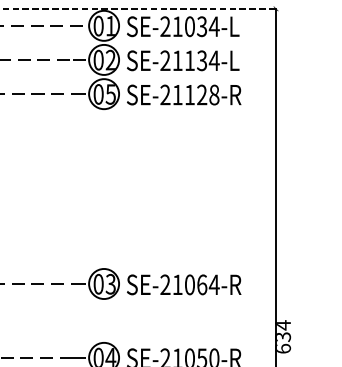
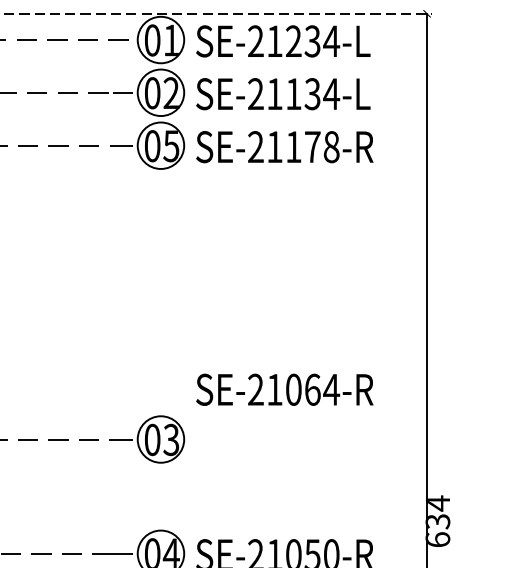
text: (189, 26) -> (293, 41), SE-21034-L -> SE-21234-L
text: (202, 94) -> (313, 146), SE-21128-R -> SE-21178-R
text: (184, 284) -> (285, 389), moved

